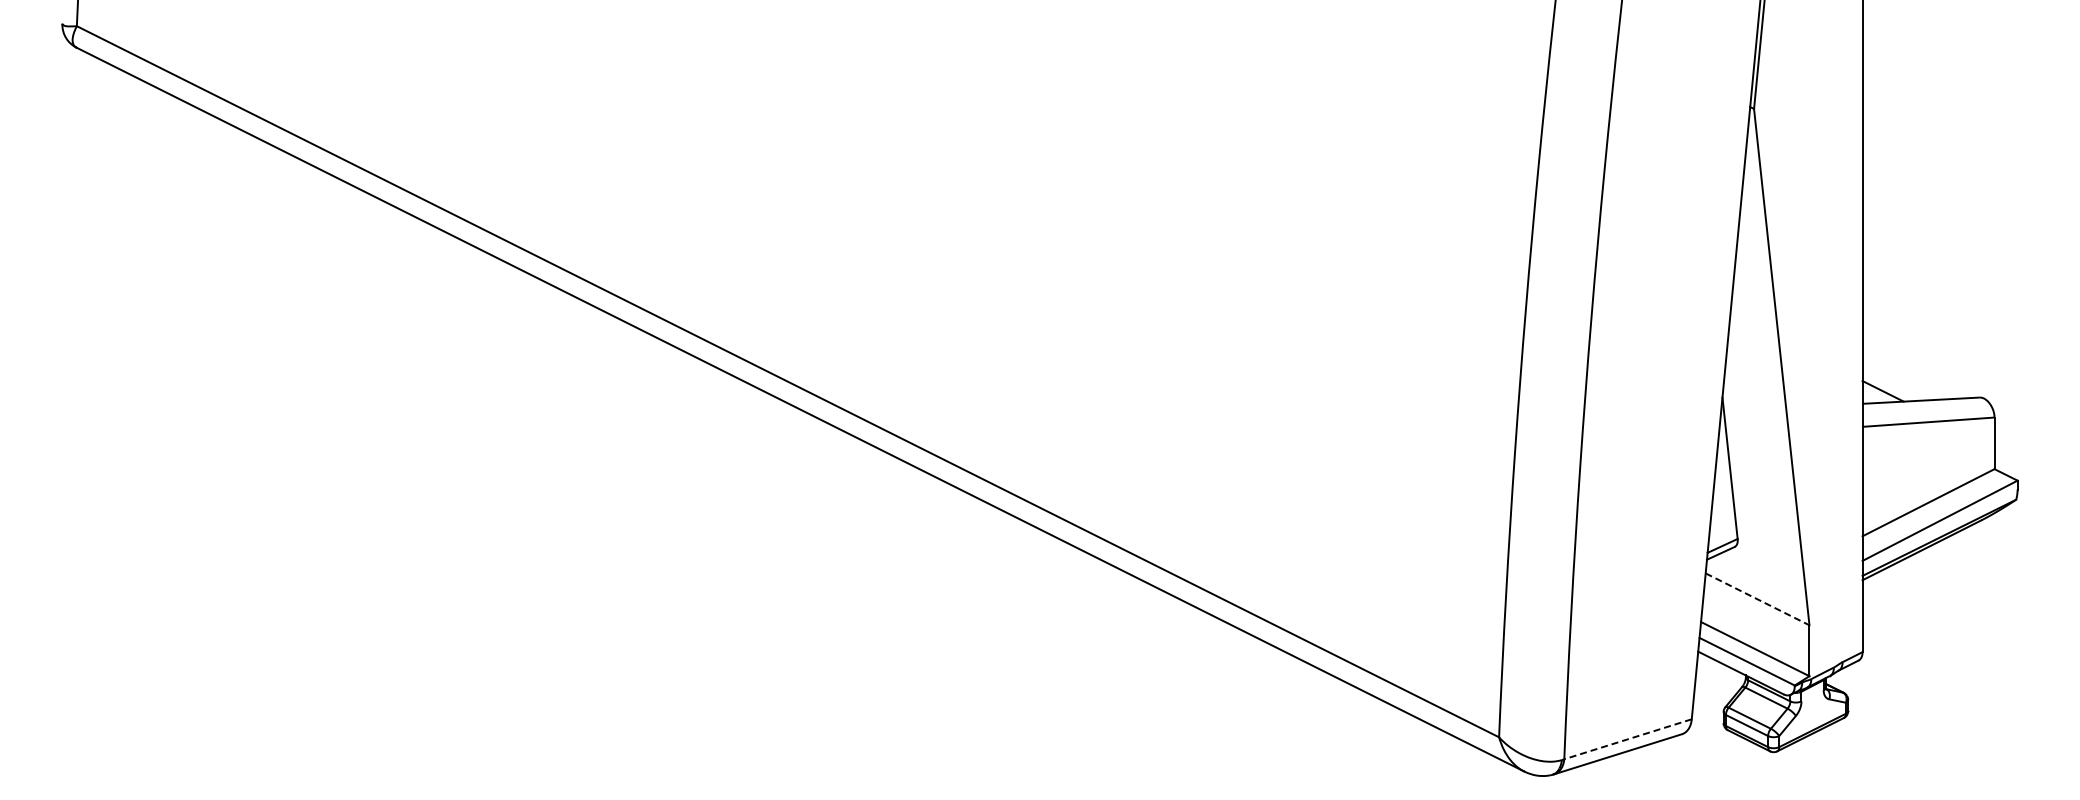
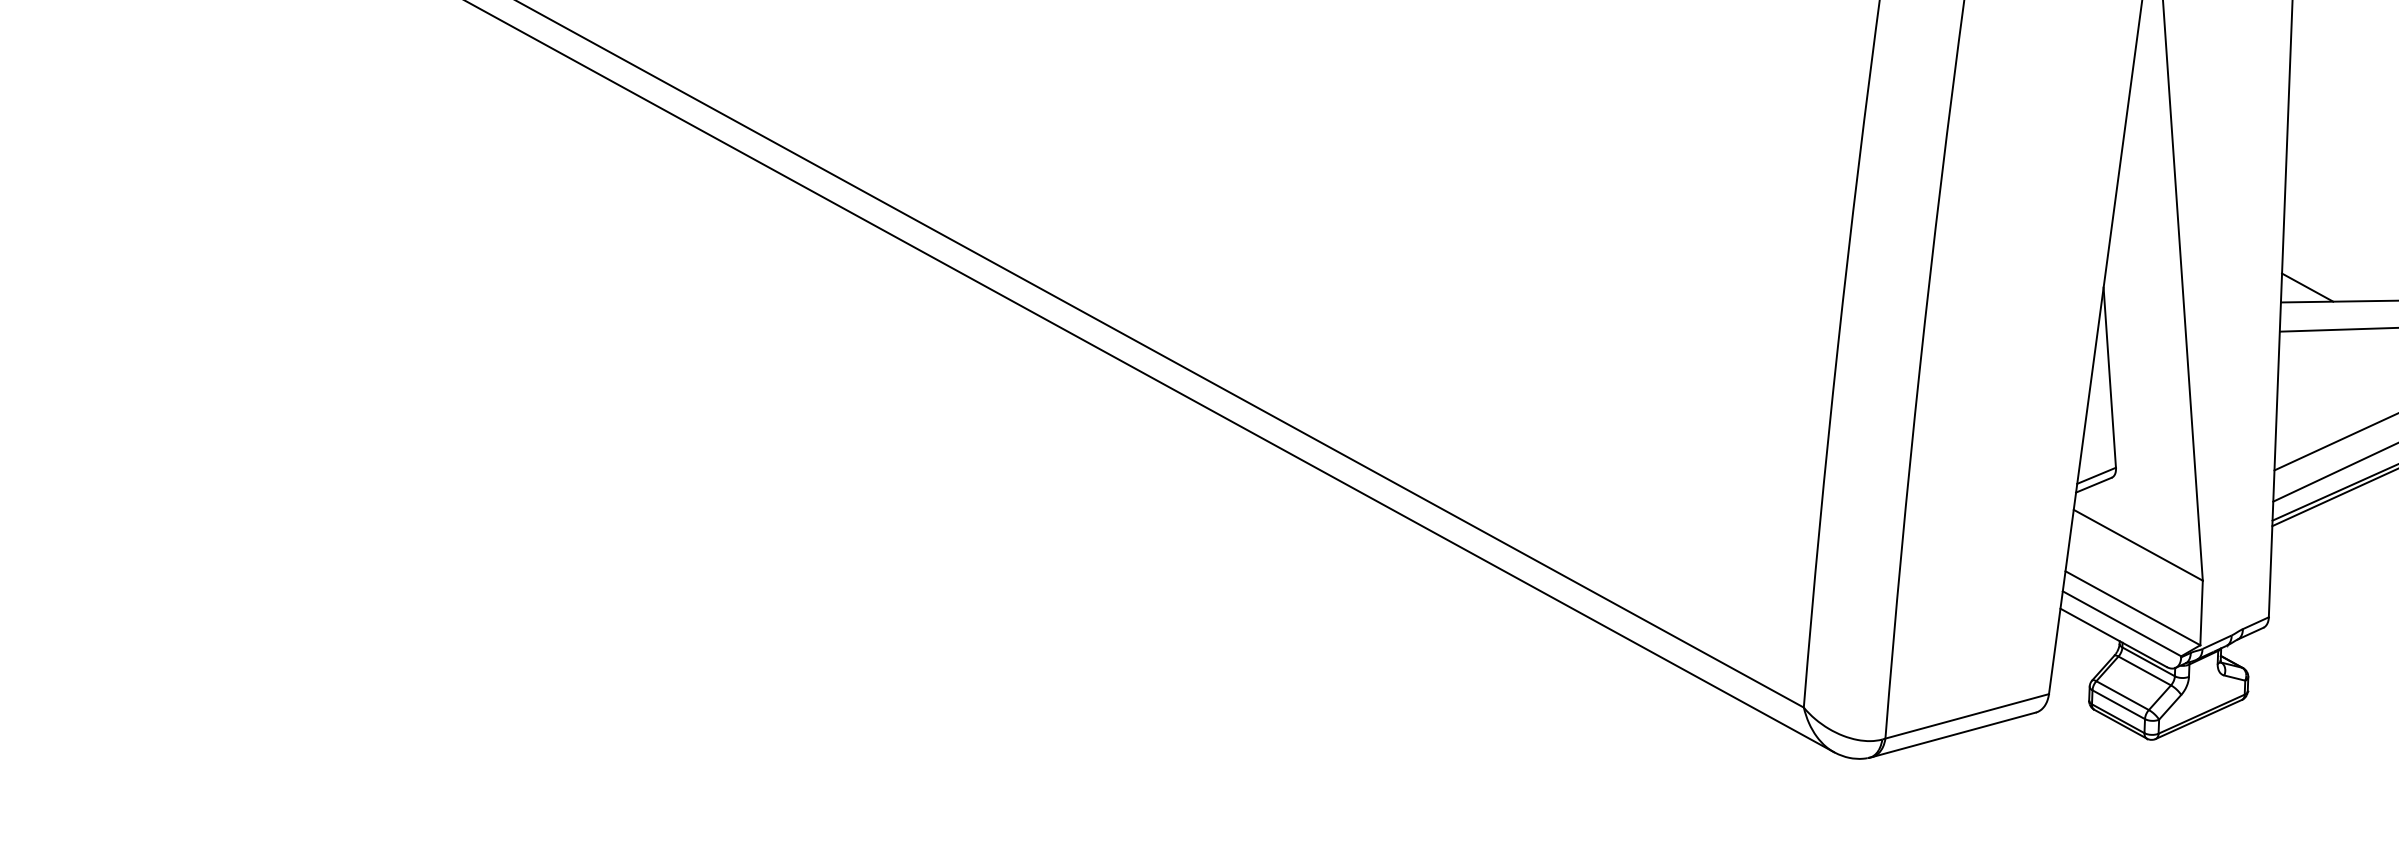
line: (1758, 599) -> (2139, 545), dashed -> solid
line: (1628, 739) -> (1967, 716), dashed -> solid

